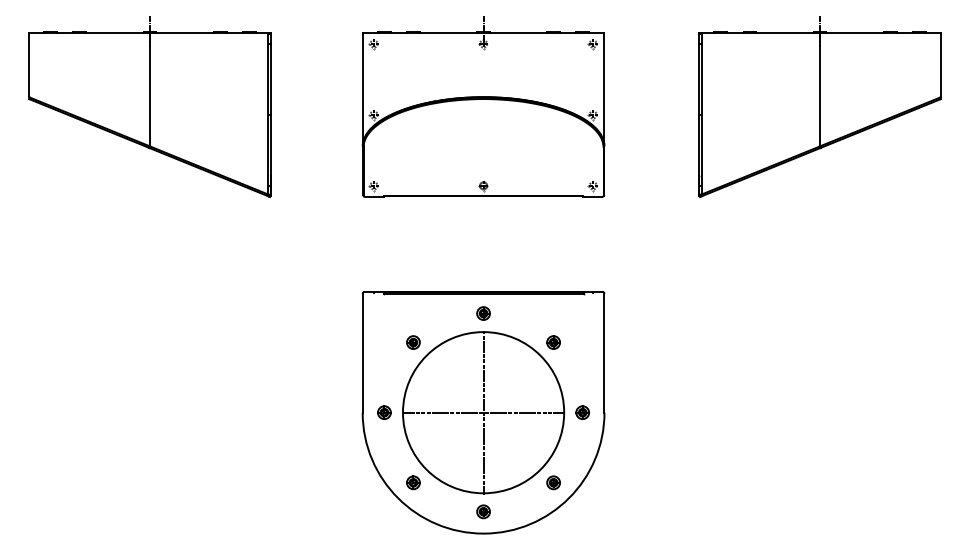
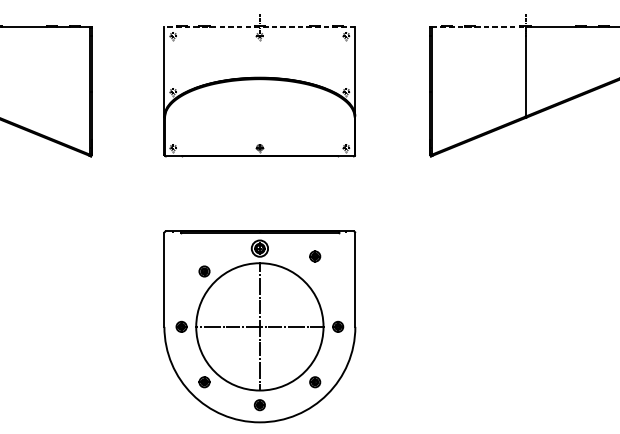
line: (483, 32) -> (259, 26), solid -> dashed
line: (761, 32) -> (479, 26), solid -> dashed
part: (483, 313) -> (259, 248), size x1.6
part: (553, 342) -> (315, 256), moved

